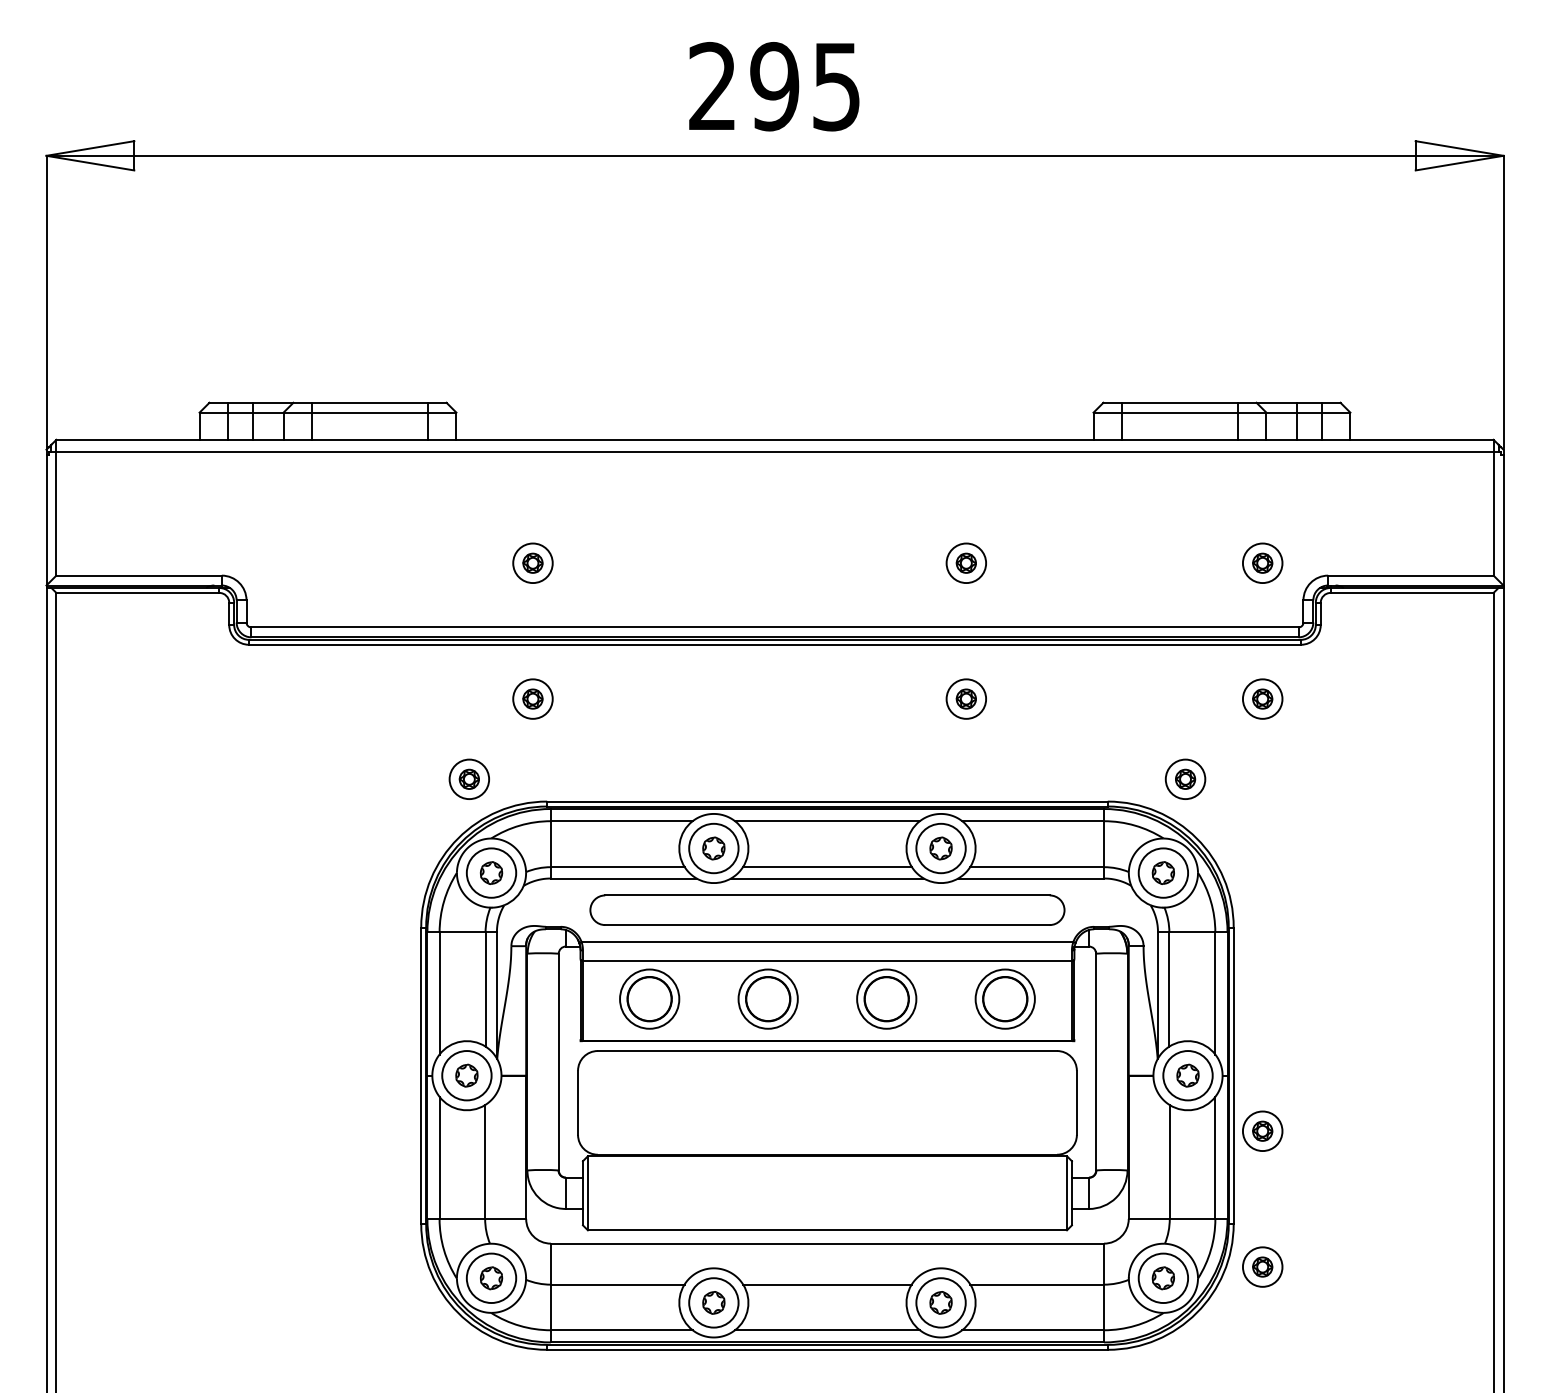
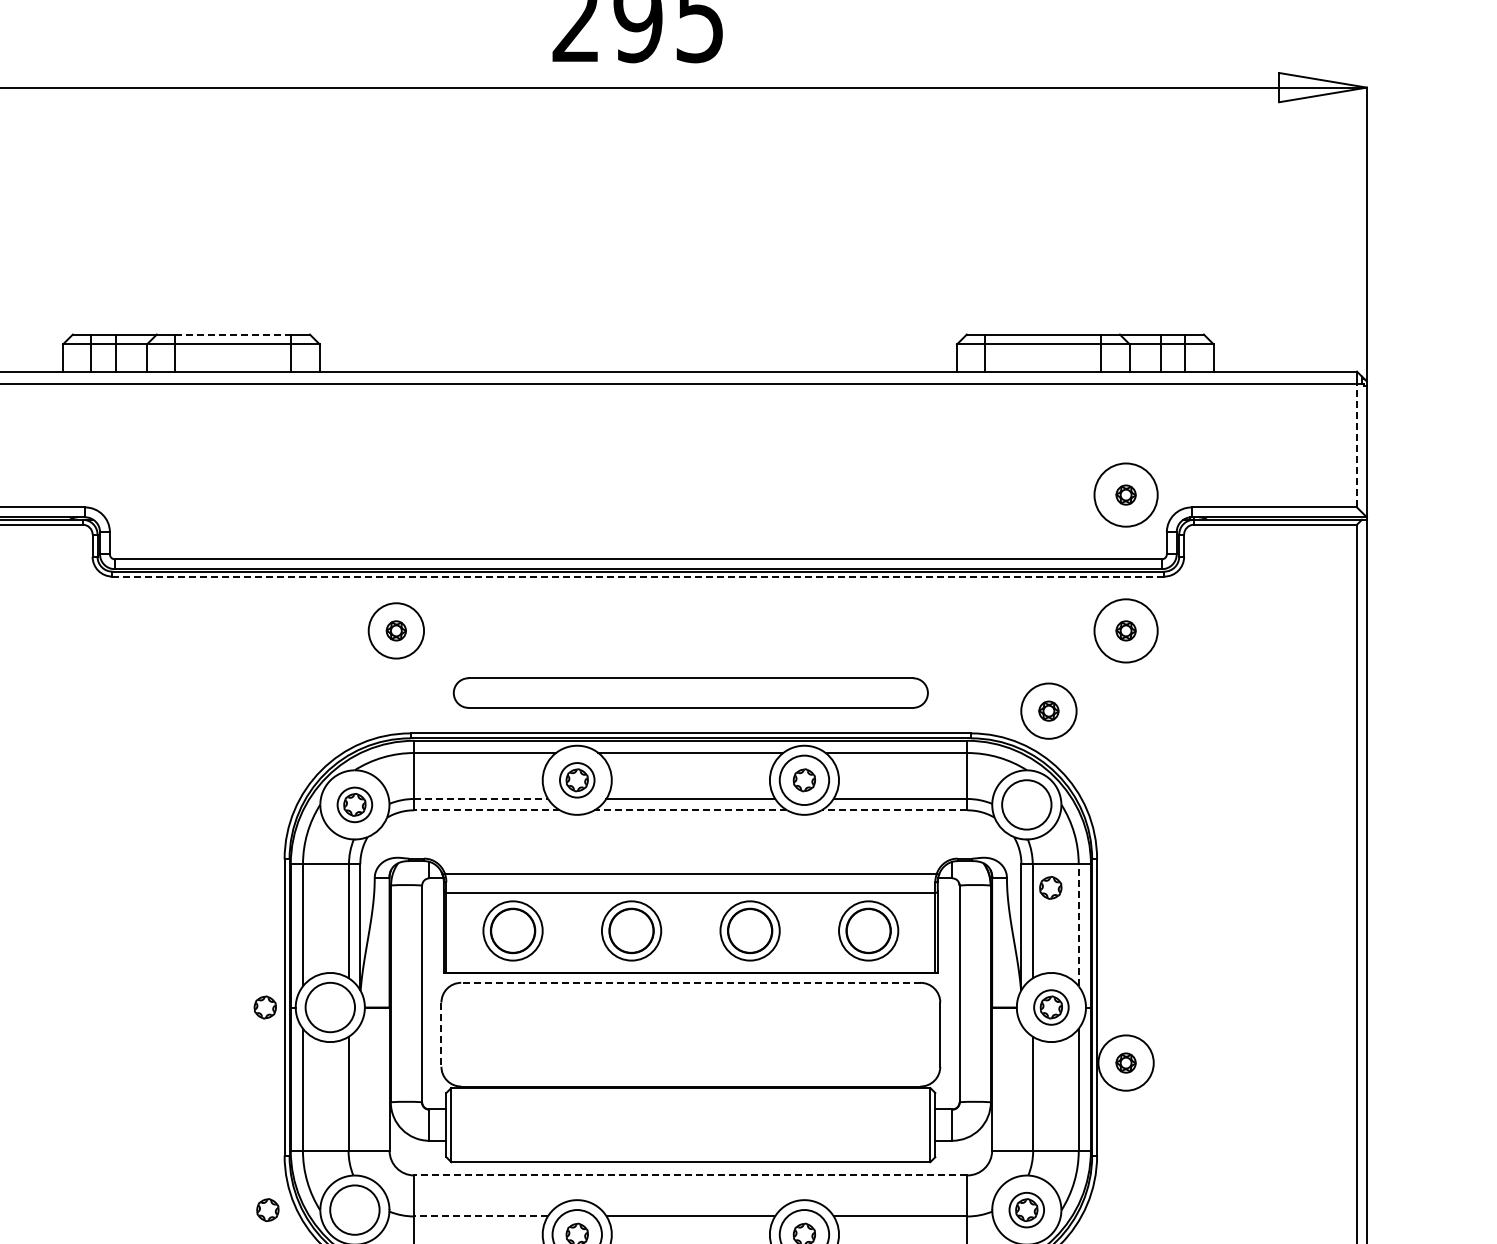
line: (370, 402) -> (233, 334), solid -> dashed
line: (1493, 513) -> (1356, 445), solid -> dashed
part: (532, 562) -> (395, 494), removed
part: (965, 562) -> (828, 494), removed
circle: (1262, 563) -> (1125, 495), size x1.6
line: (774, 644) -> (637, 576), solid -> dashed
circle: (532, 698) -> (395, 630), size x1.4
part: (965, 698) -> (828, 630), removed
circle: (1262, 698) -> (1125, 630), size x1.6
part: (468, 778) -> (331, 710), removed
circle: (1185, 779) -> (1048, 711), size x1.4
circle: (713, 848) -> (576, 780), size x0.7
line: (617, 867) -> (480, 799), solid -> dashed
circle: (491, 872) -> (354, 804), size x0.7
part: (1162, 872) -> (1049, 887), moved
line: (623, 878) -> (486, 810), solid -> dashed
line: (826, 878) -> (689, 810), solid -> dashed
line: (1031, 878) -> (894, 810), solid -> dashed
part: (827, 909) -> (690, 692), moved
line: (1215, 993) -> (1078, 925), solid -> dashed
line: (827, 1051) -> (690, 983), solid -> dashed
part: (466, 1075) -> (264, 1007), moved
circle: (1187, 1075) -> (1050, 1007), size x0.7
line: (578, 1103) -> (441, 1035), solid -> dashed
circle: (1262, 1131) -> (1125, 1063), size x1.4
line: (827, 1243) -> (690, 1175), solid -> dashed
part: (1262, 1266) -> (1125, 1198), removed
part: (491, 1278) -> (267, 1210), moved
circle: (1163, 1278) -> (1026, 1210), size x0.7
line: (617, 1284) -> (480, 1216), solid -> dashed

